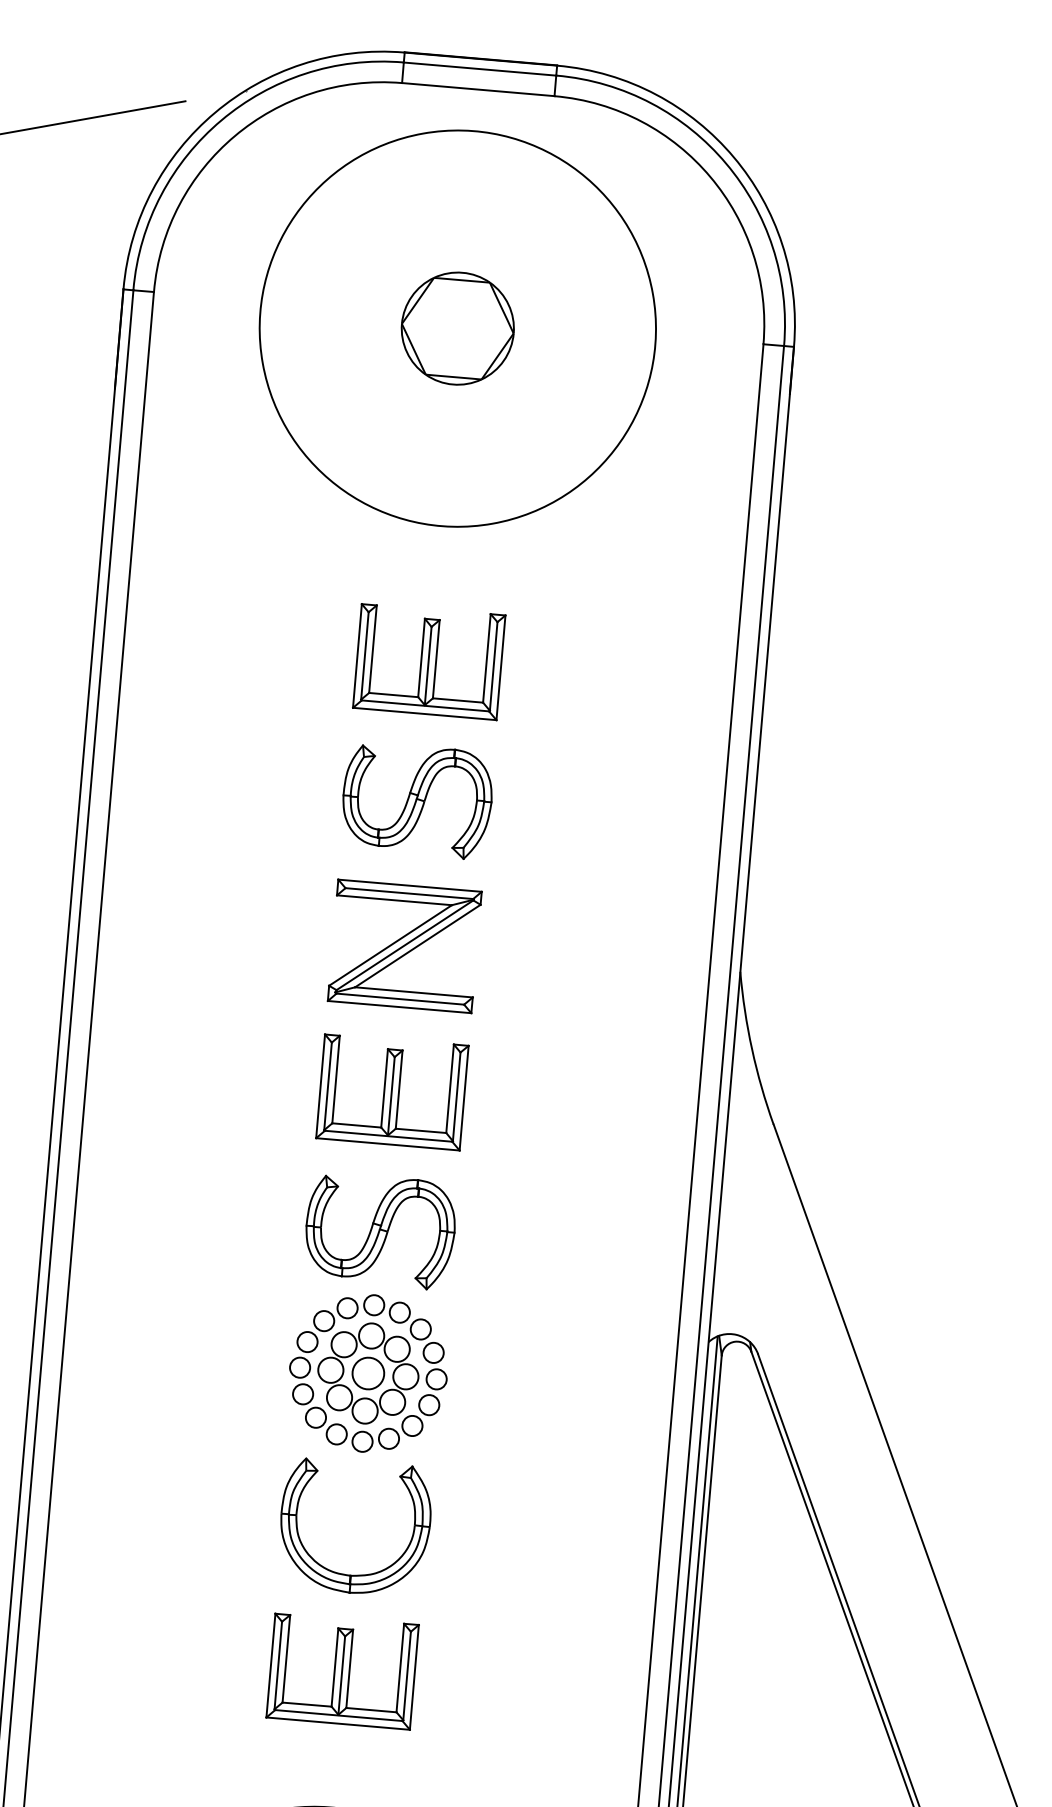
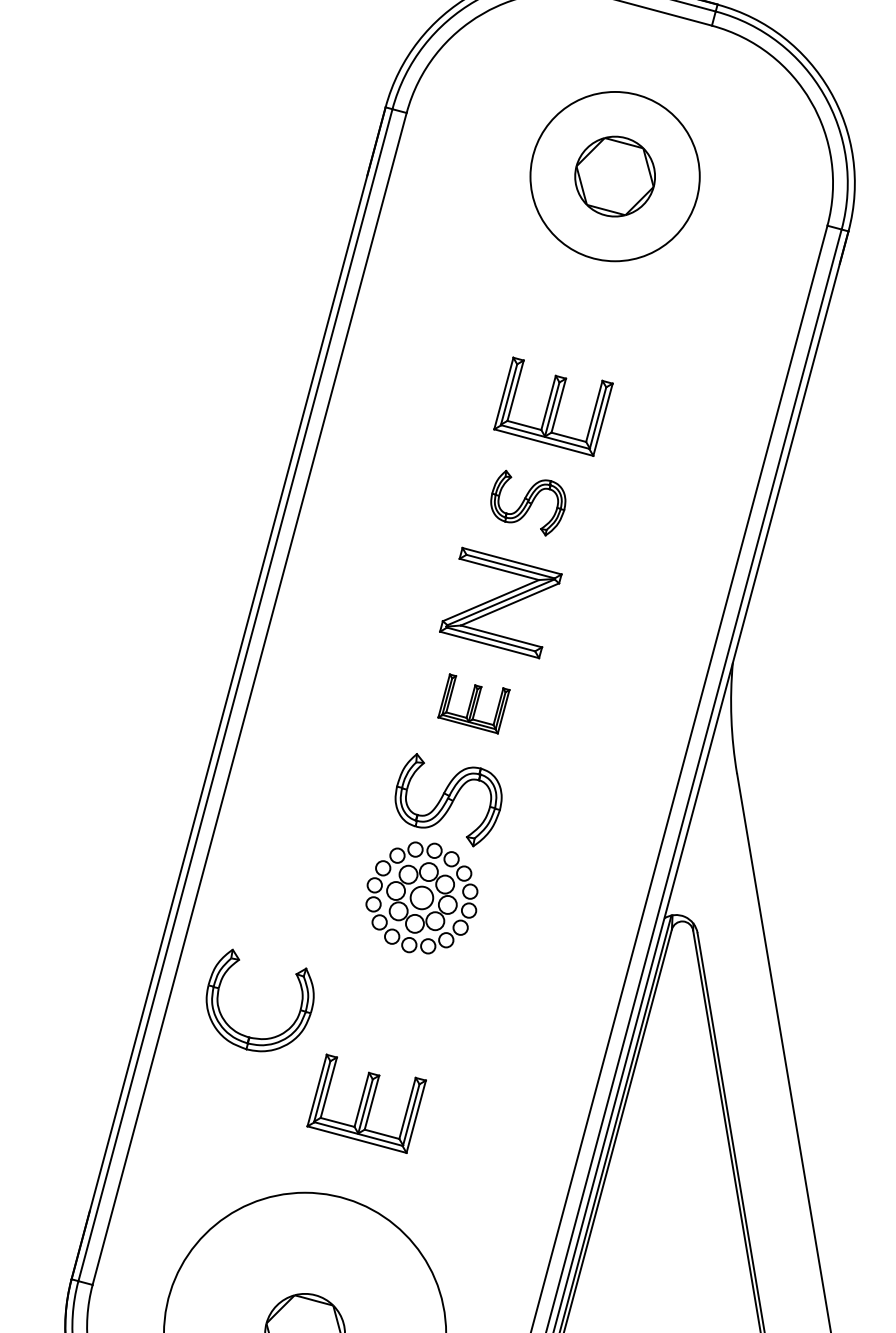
circle: (458, 328) -> (615, 176), size x0.6
part: (418, 801) -> (528, 503), size x0.7
part: (391, 1091) -> (473, 703), size x0.6
part: (362, 1573) -> (257, 1037), moved

